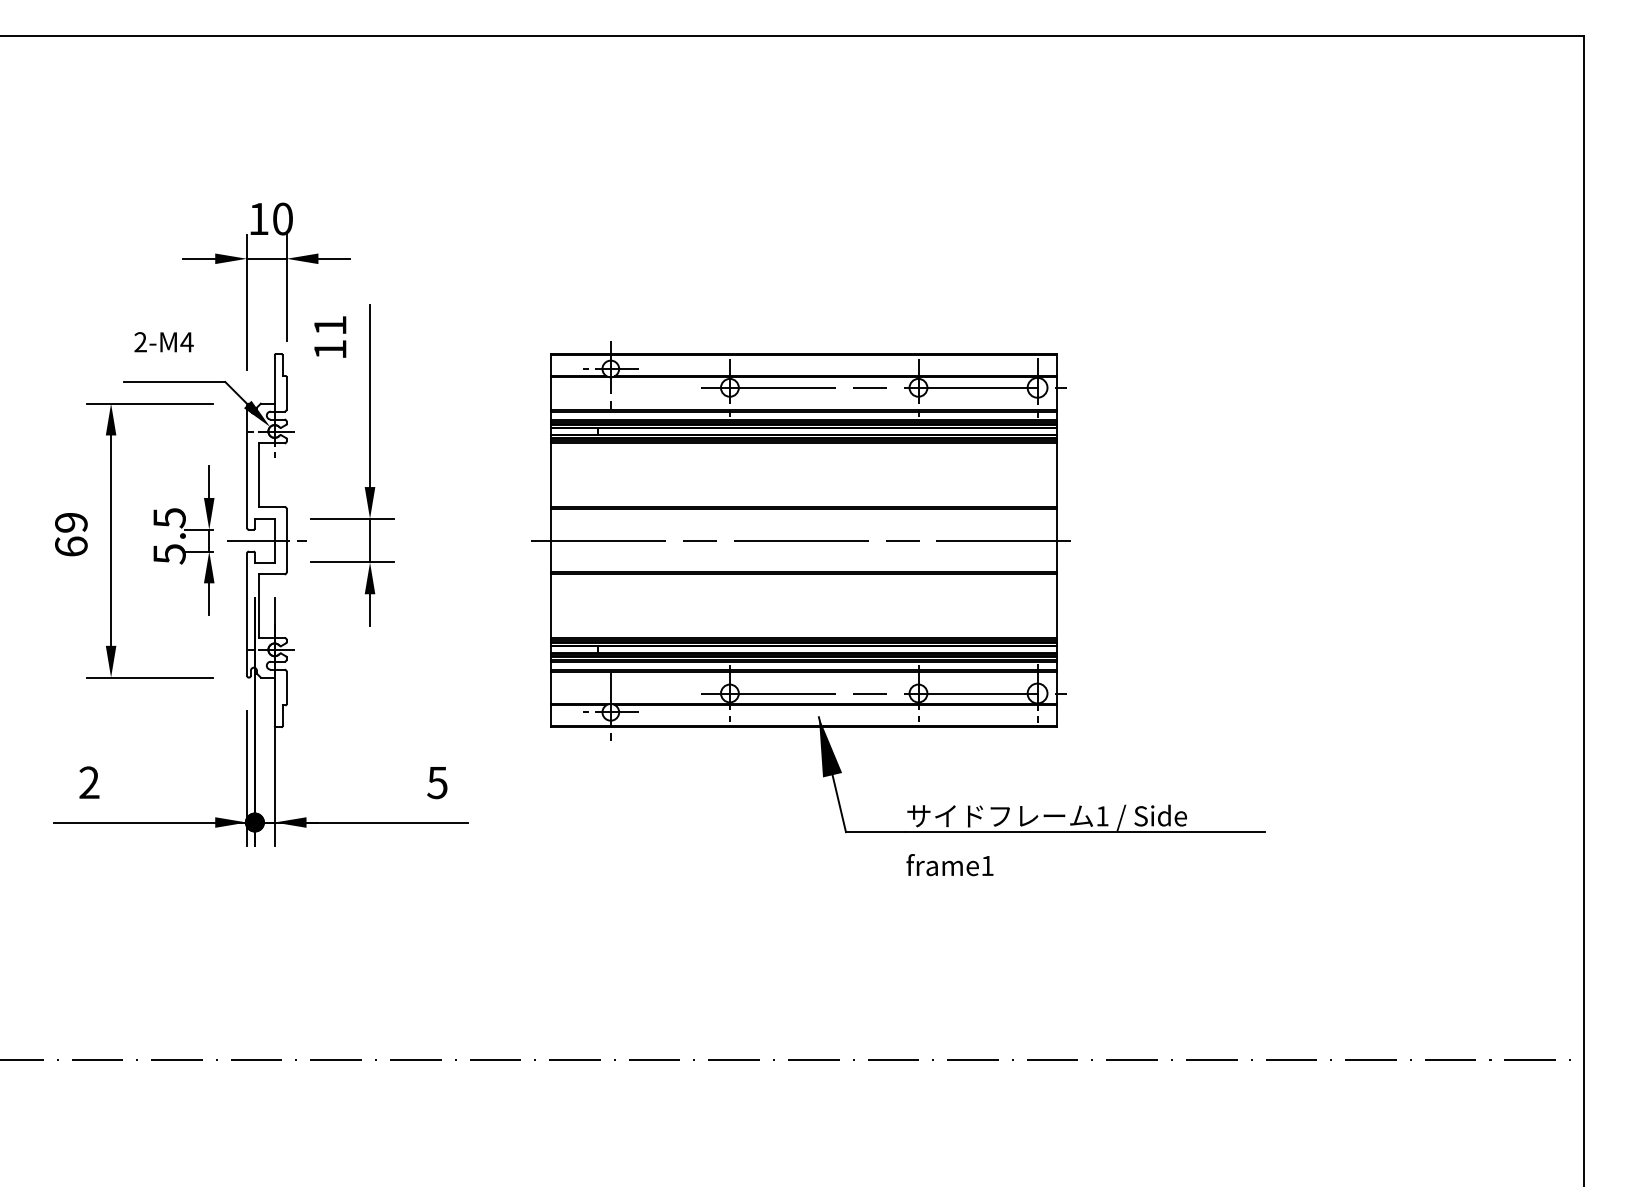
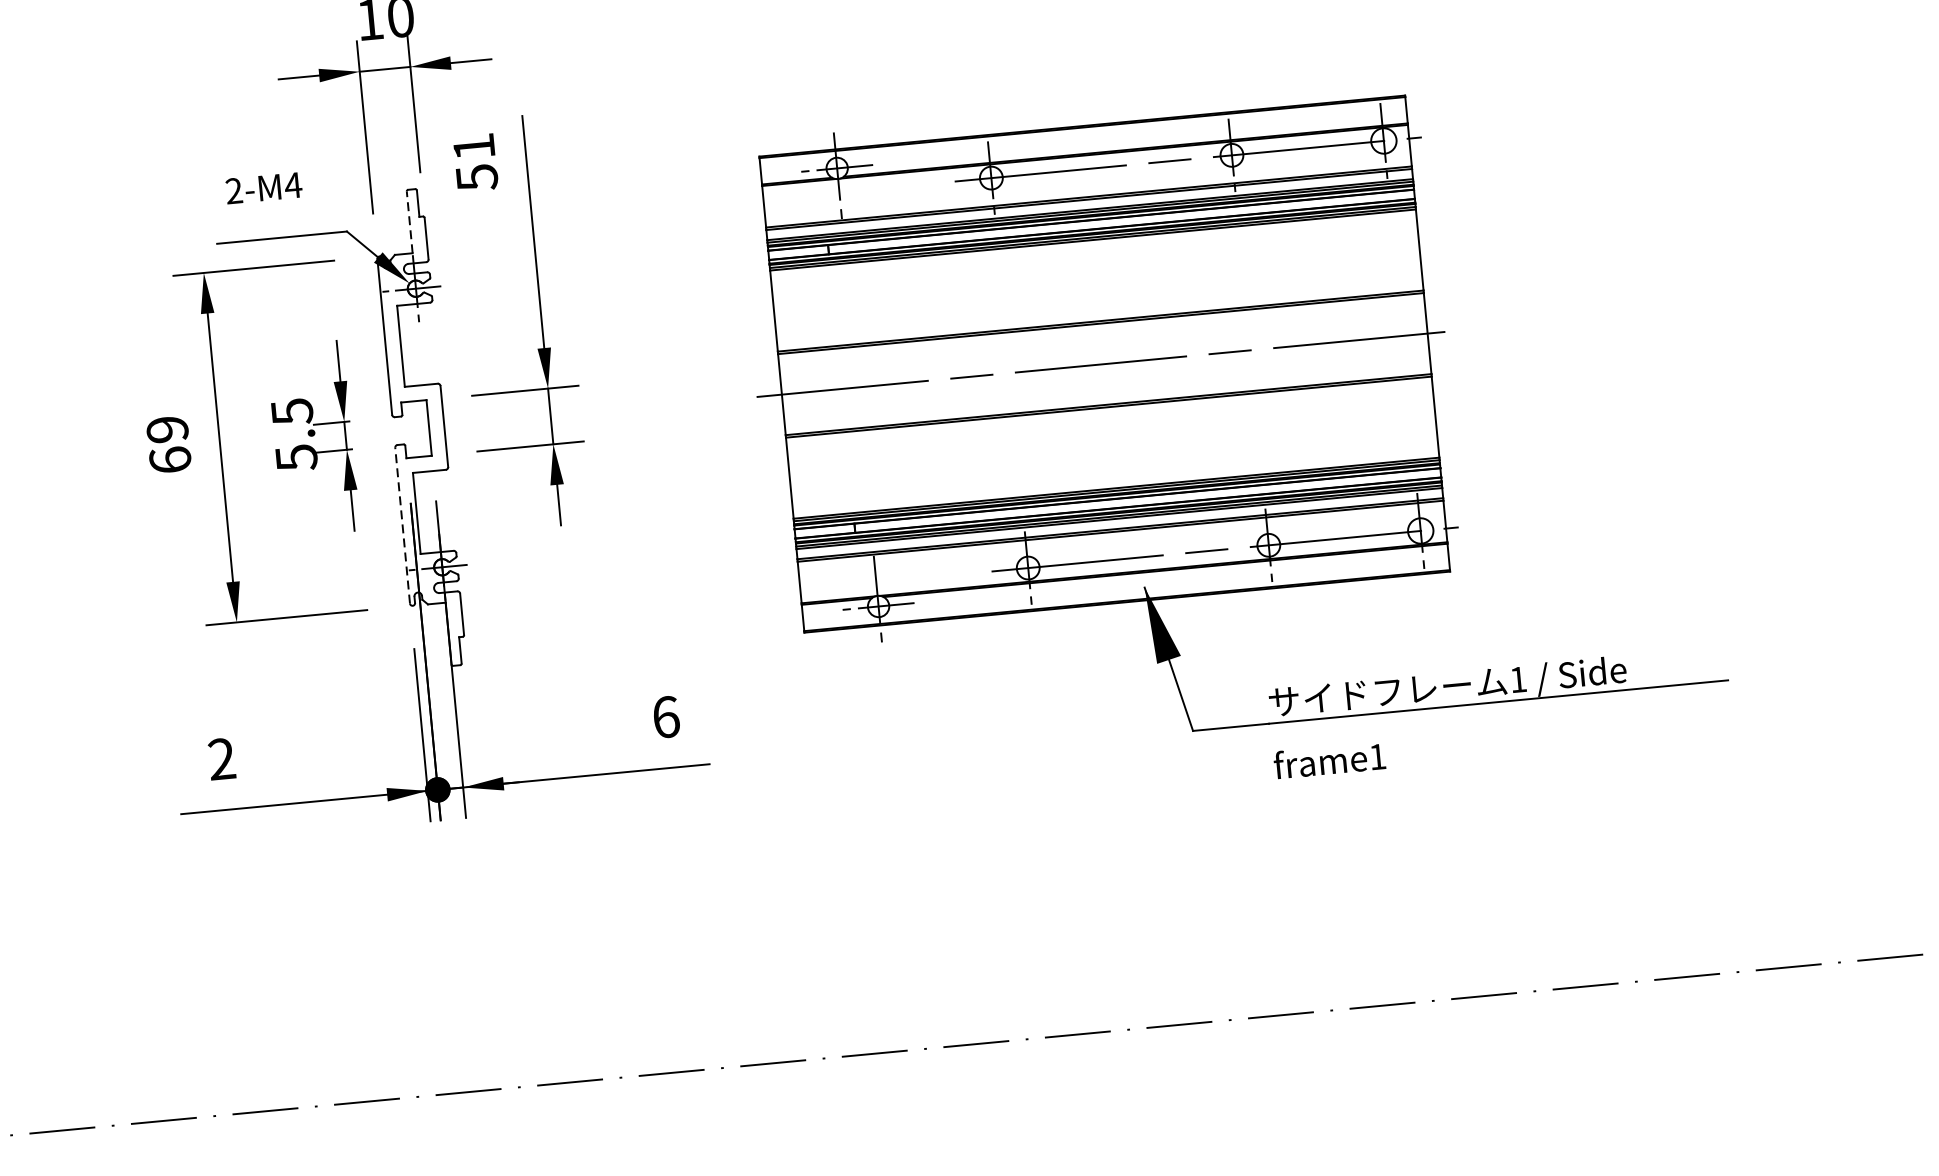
text: (330, 350) -> (477, 178), 11 -> 51
line: (274, 379) -> (409, 222), solid -> dashed
line: (266, 540) -> (418, 428), removed
line: (246, 614) -> (402, 525), solid -> dashed
text: (437, 782) -> (665, 716), 5 -> 6

